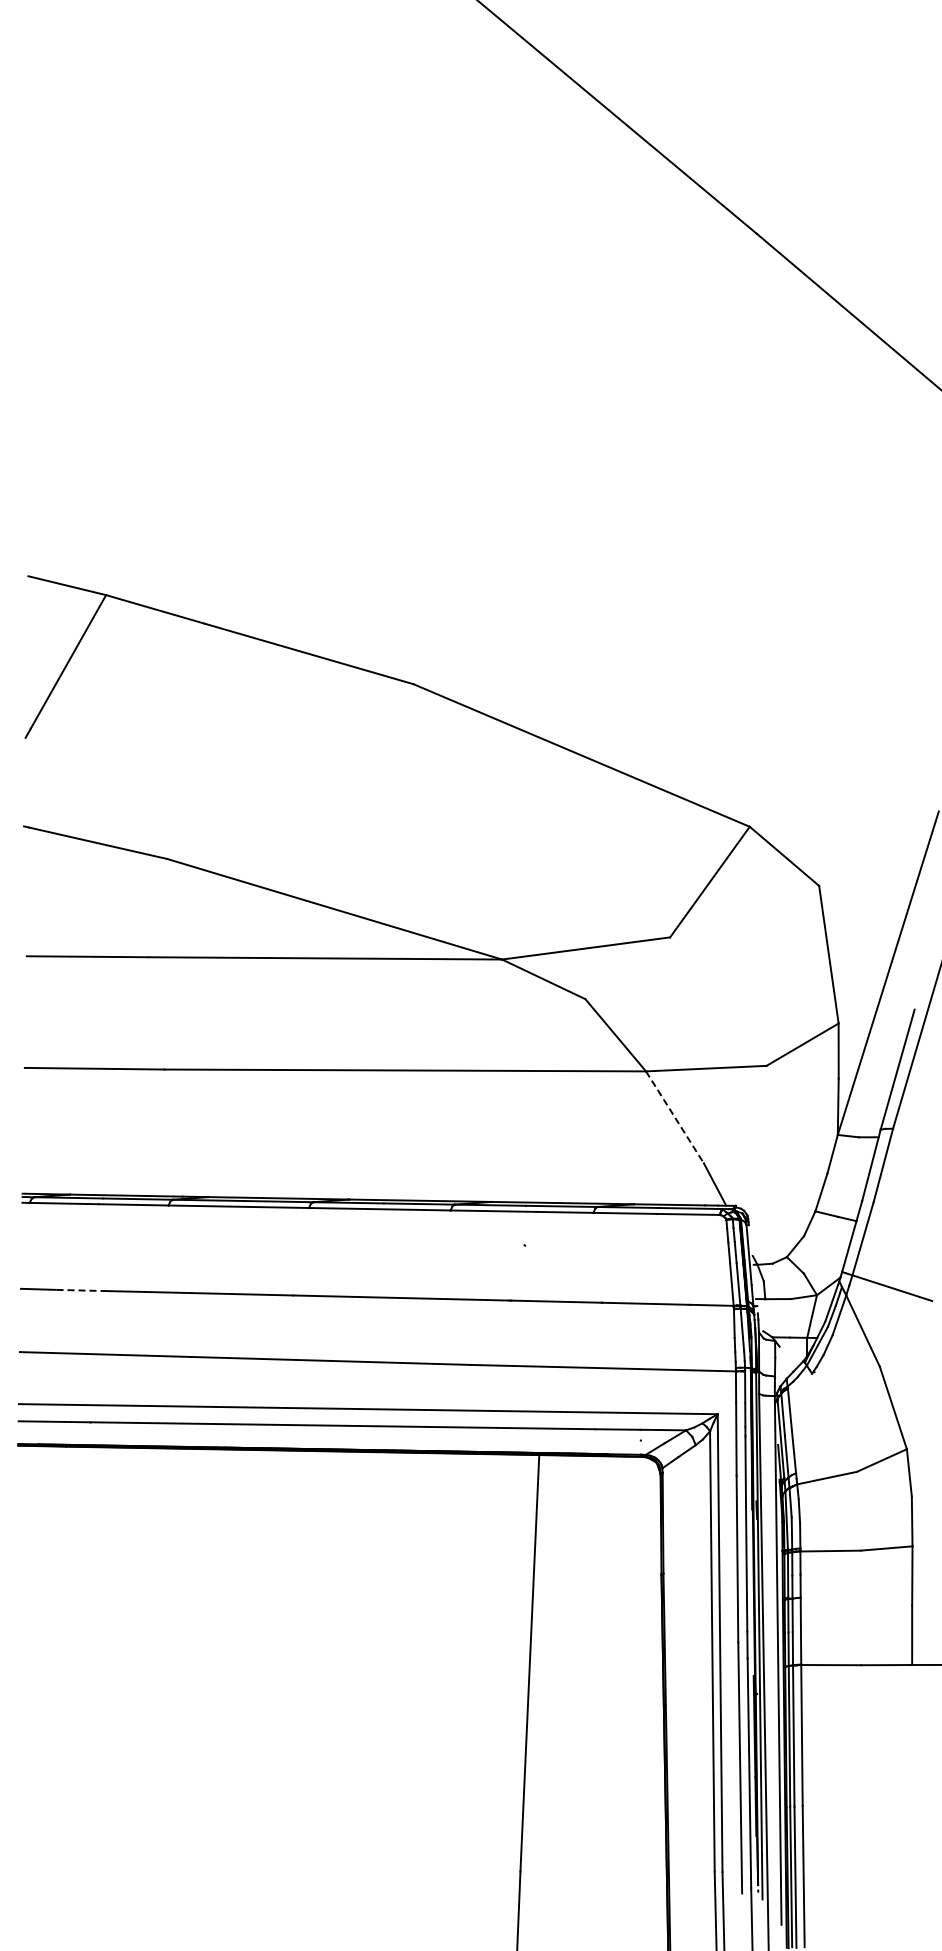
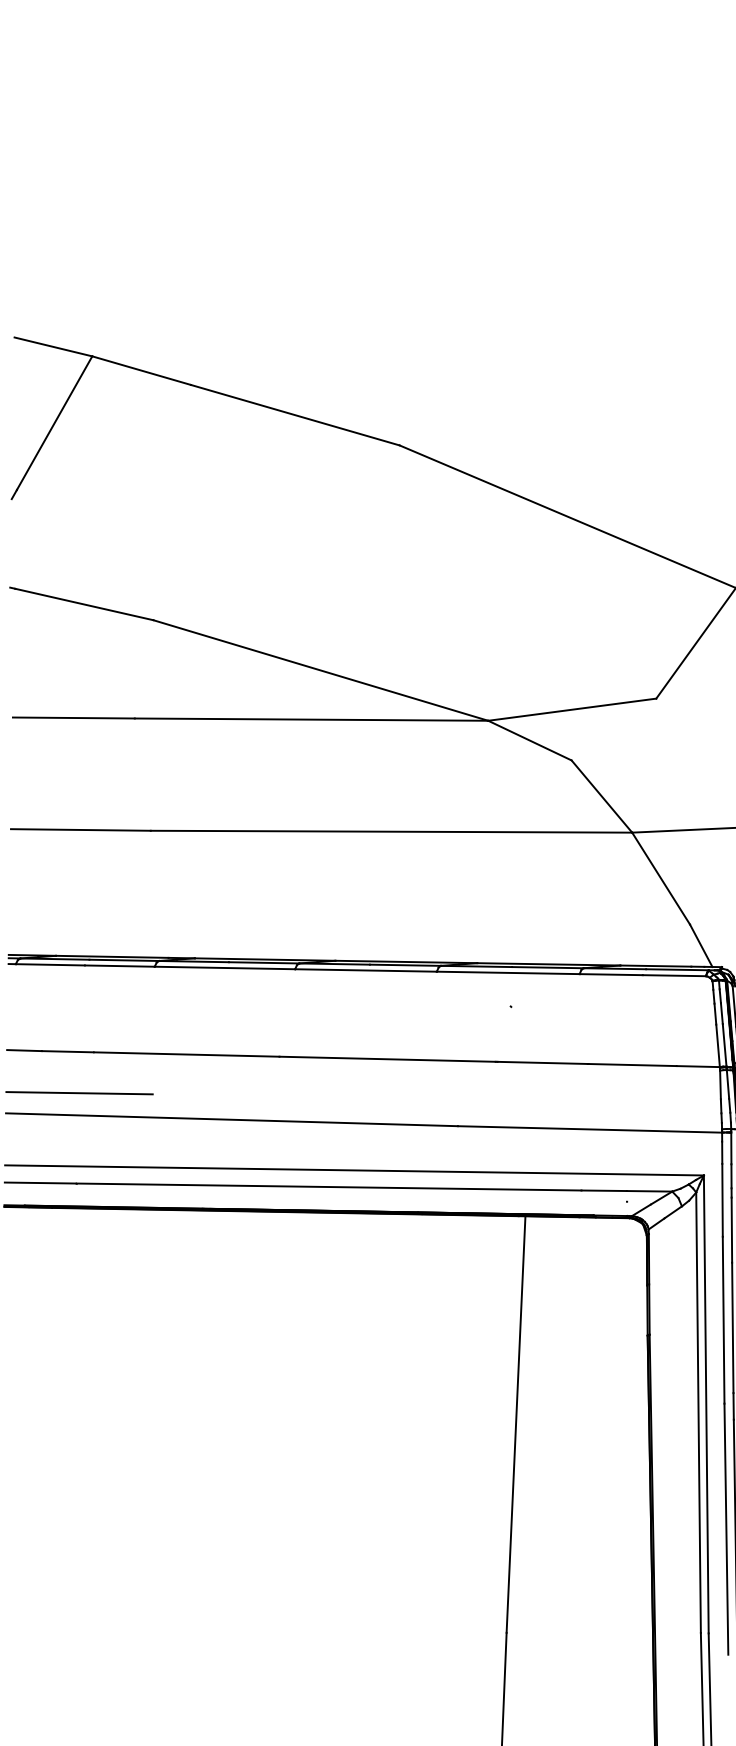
line: (675, 1117) -> (661, 878), dashed -> solid
line: (81, 1290) -> (67, 1051), dashed -> solid
line: (93, 1331) -> (79, 1092), added

